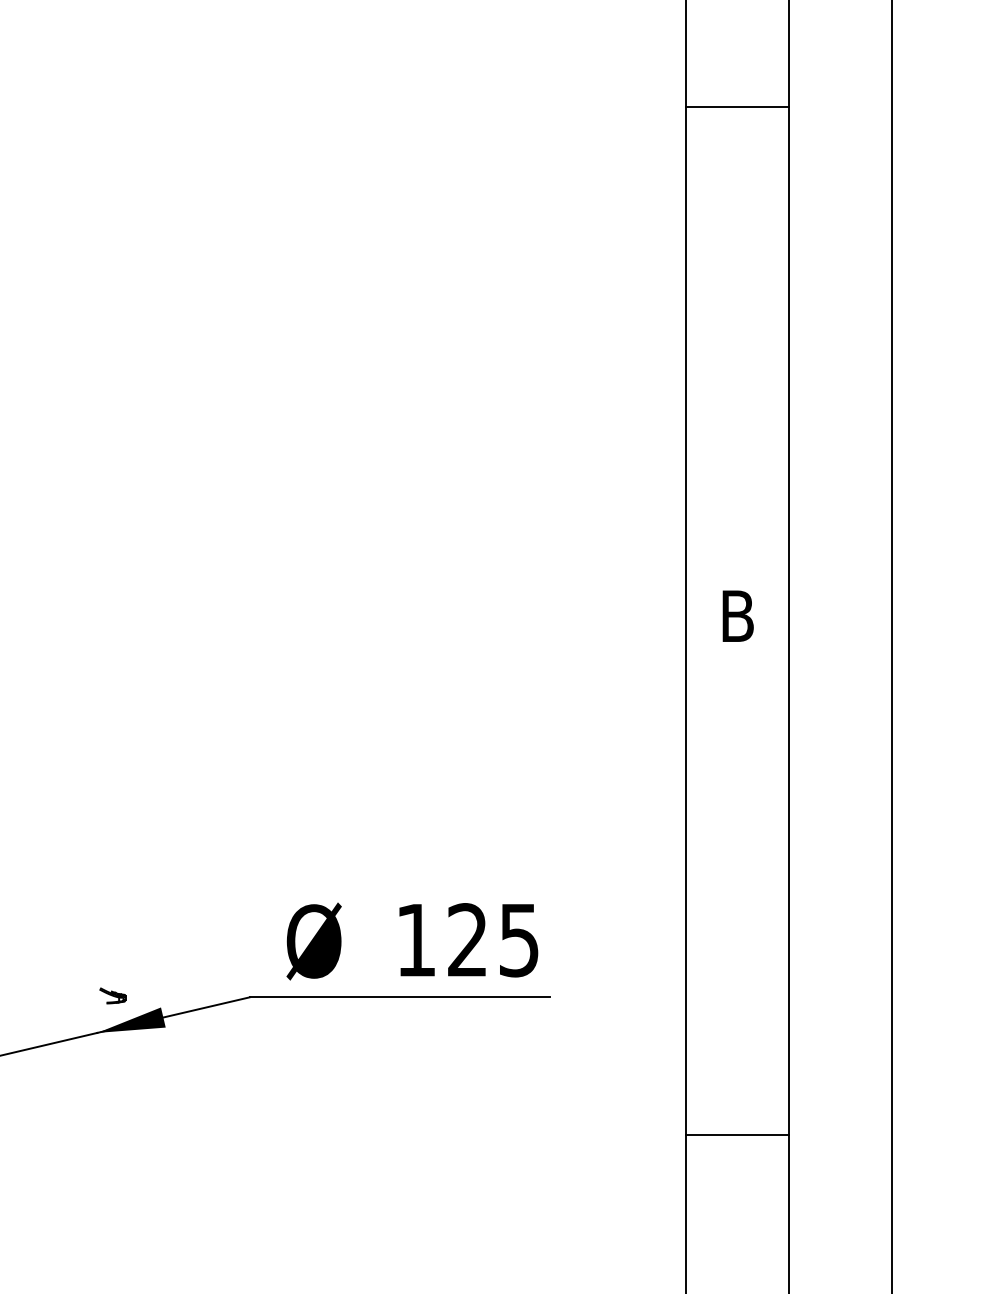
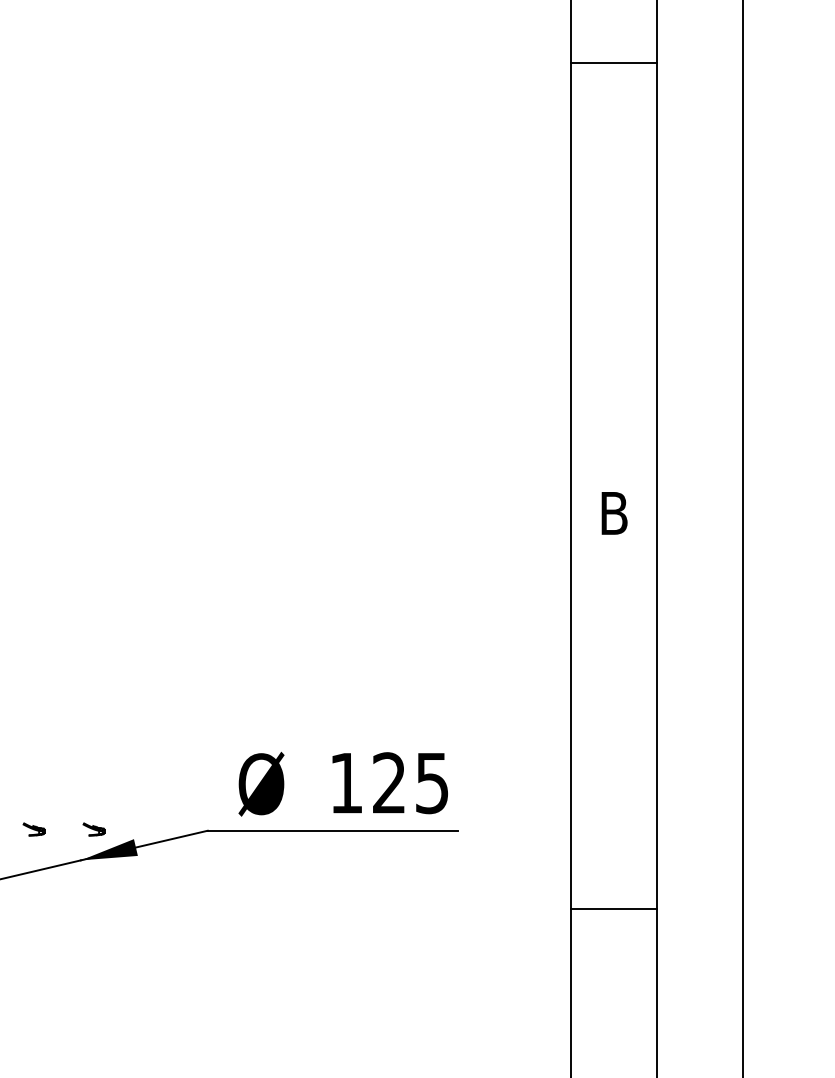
line: (737, 107) -> (614, 63), moved
part: (40, 995) -> (33, 829), added
line: (737, 1134) -> (614, 908), moved

